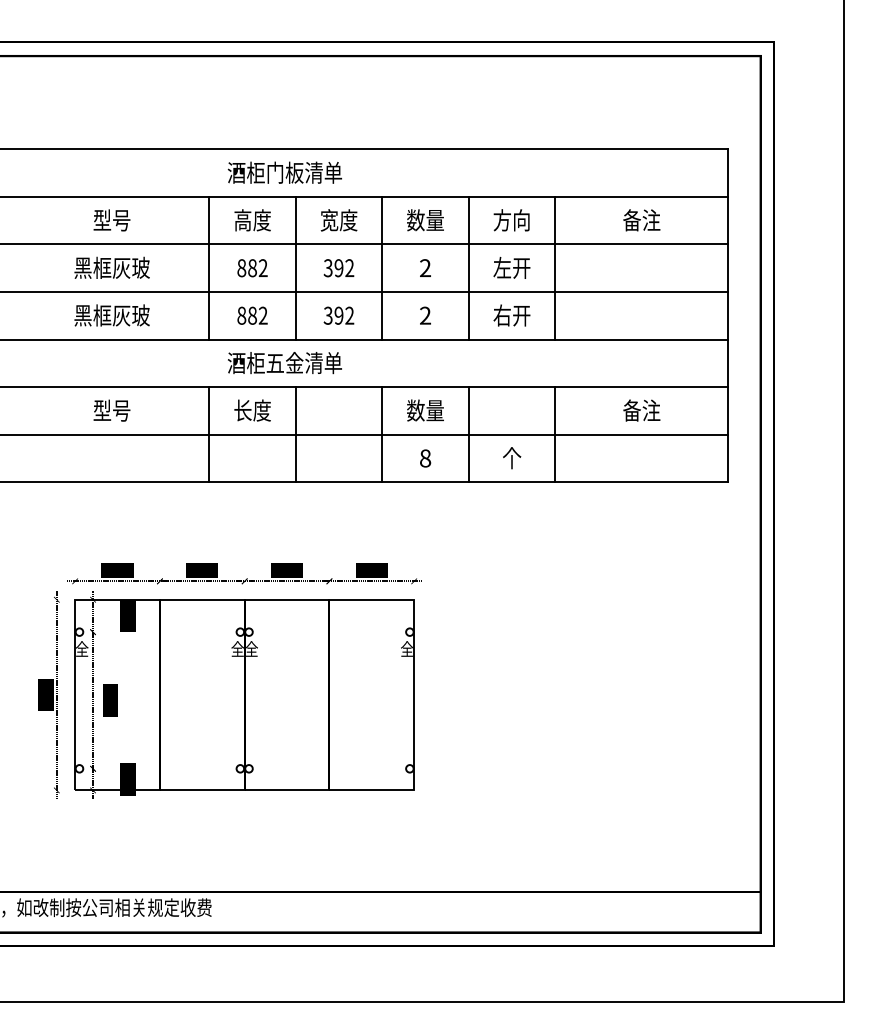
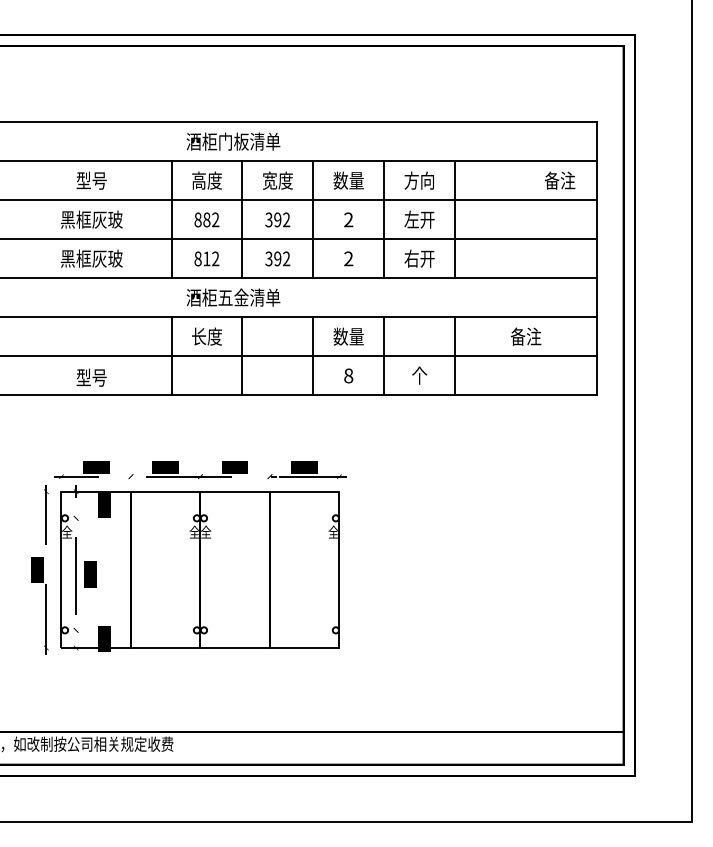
text: (642, 220) -> (560, 180), moved
text: (252, 315) -> (206, 258), 882 -> 812
text: (111, 410) -> (91, 377), moved

